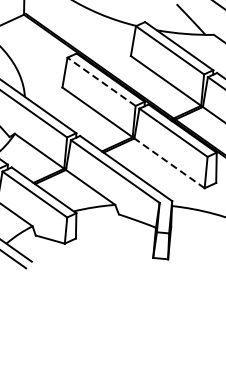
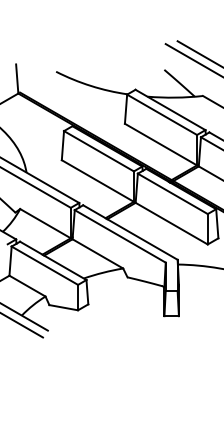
line: (101, 82) -> (98, 151), dashed -> solid
line: (169, 163) -> (171, 223), dashed -> solid

